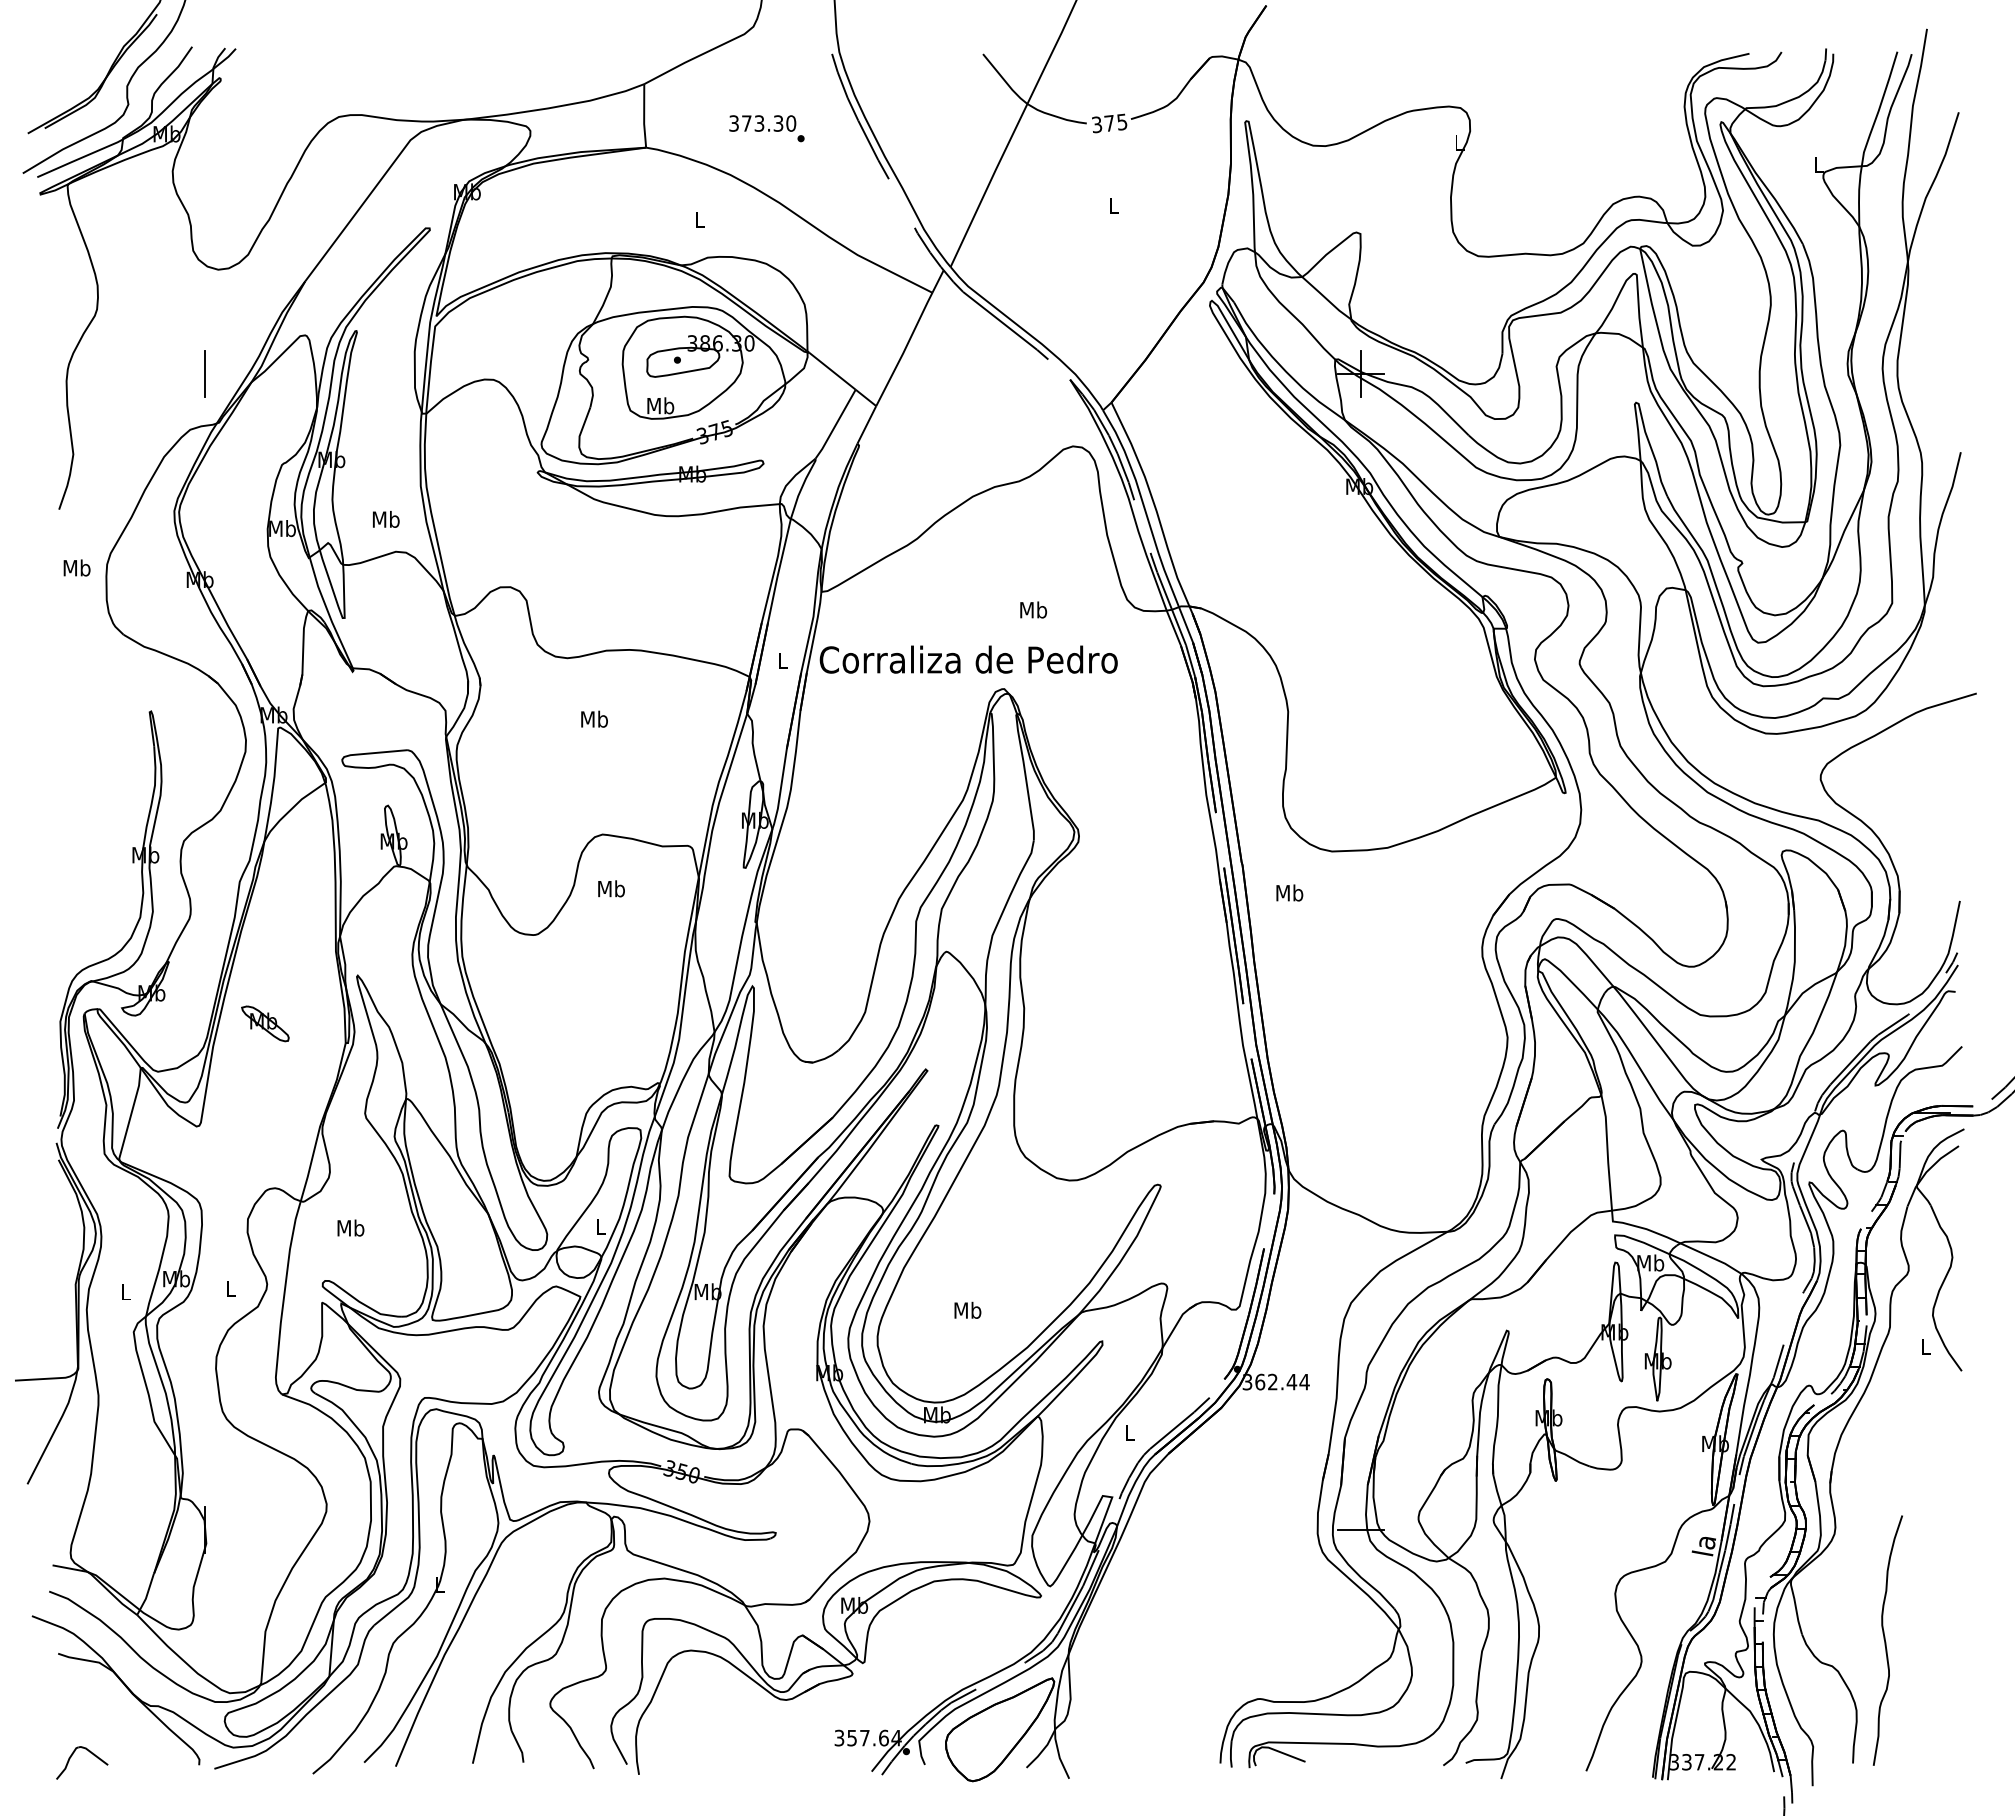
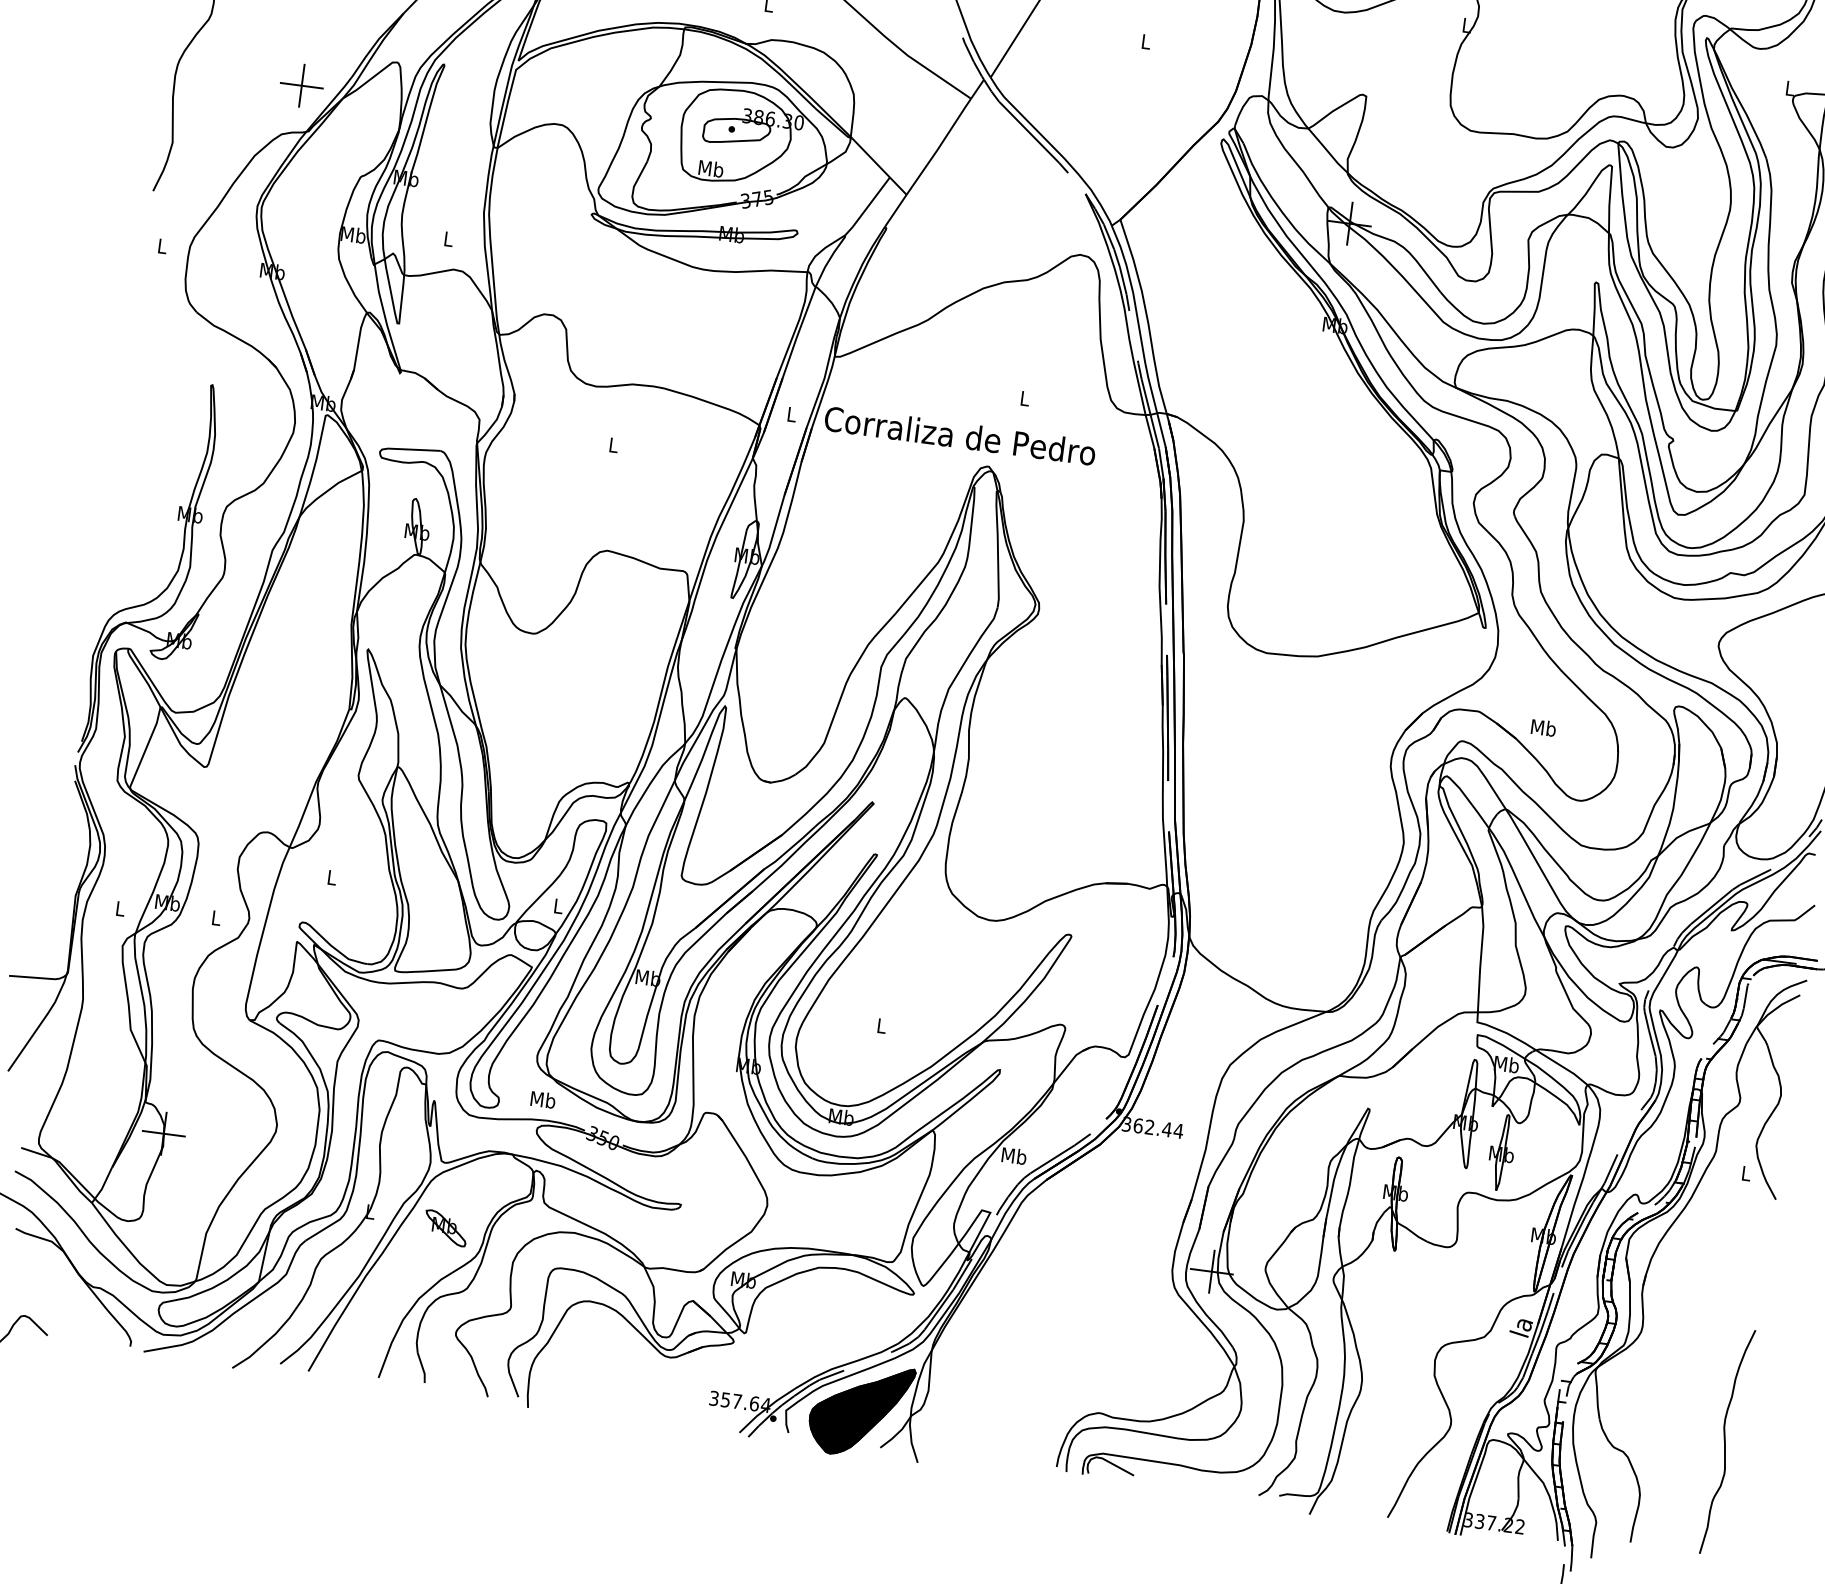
line: (205, 374) -> (302, 86), added
text: (385, 518) -> (448, 238), Mb -> L
text: (76, 567) -> (161, 245), Mb -> L
text: (1033, 609) -> (1024, 398), Mb -> L
text: (594, 718) -> (613, 444), Mb -> L
text: (611, 888) -> (543, 1099), moved
text: (1289, 892) -> (1543, 727), moved
part: (265, 1023) -> (446, 1227), moved
text: (350, 1227) -> (331, 877), Mb -> L
text: (967, 1309) -> (881, 1025), Mb -> L
text: (1129, 1432) -> (1013, 1155), L -> Mb
line: (205, 1529) -> (164, 1133), added
line: (1360, 1529) -> (1211, 1271), added
curve: (1885, 1640) -> (1725, 1441), moved
fill: (1000, 1729) -> (861, 1409), added

